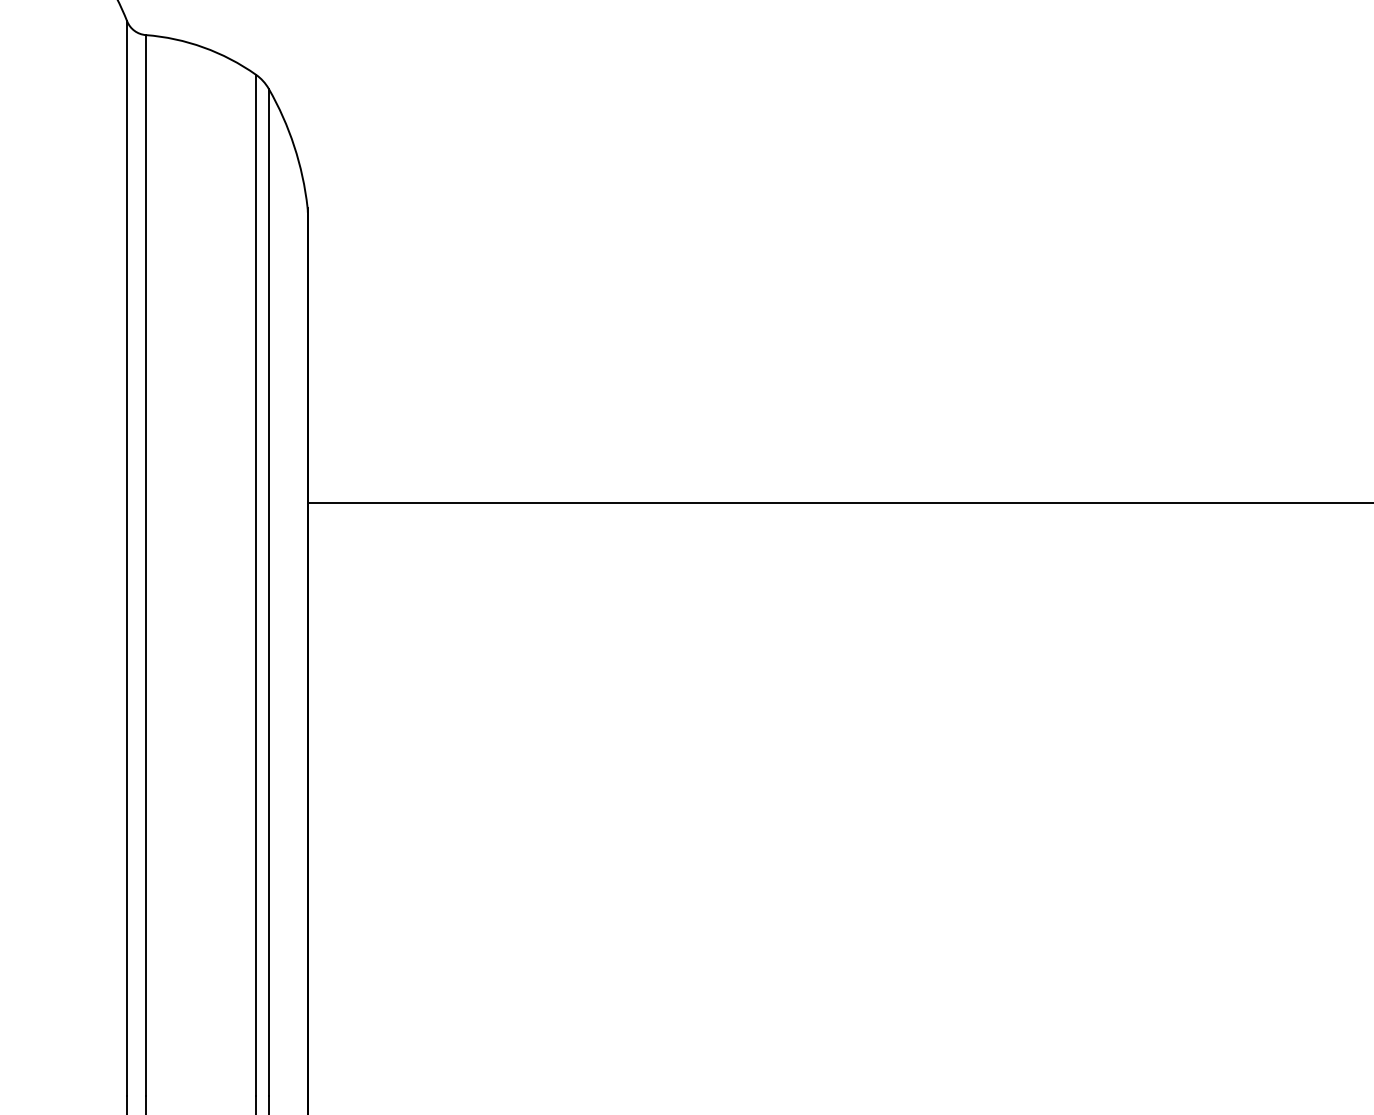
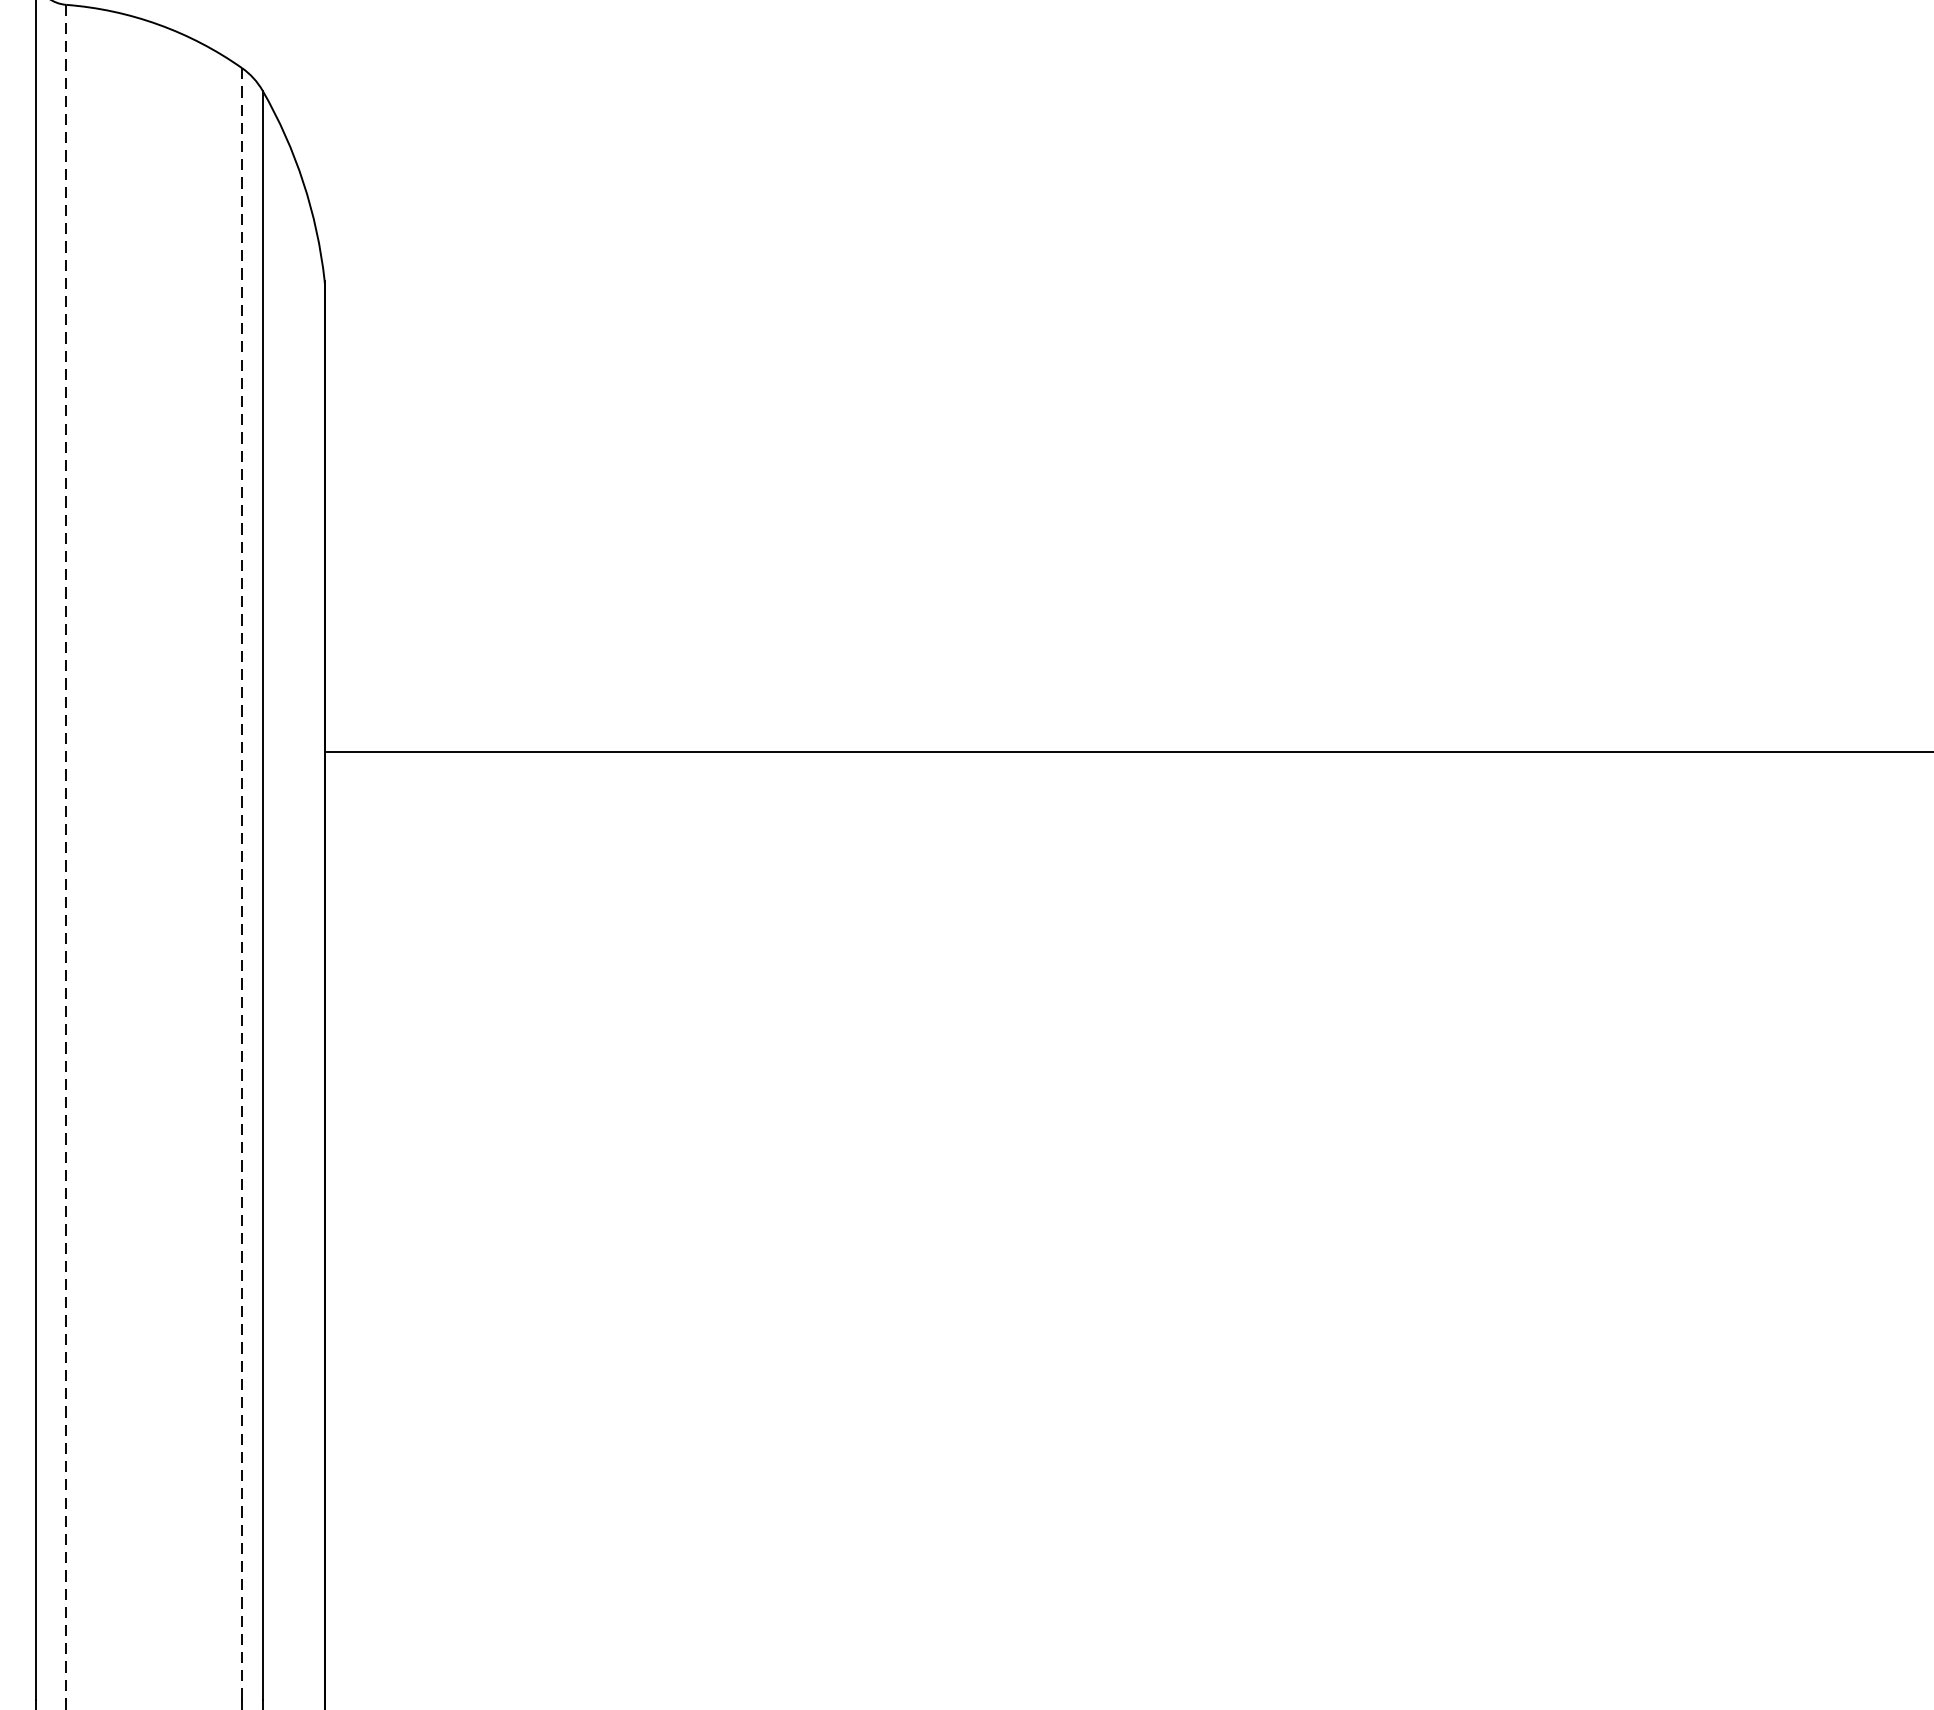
line: (145, 566) -> (65, 853), solid -> dashed
line: (255, 585) -> (241, 884), solid -> dashed

